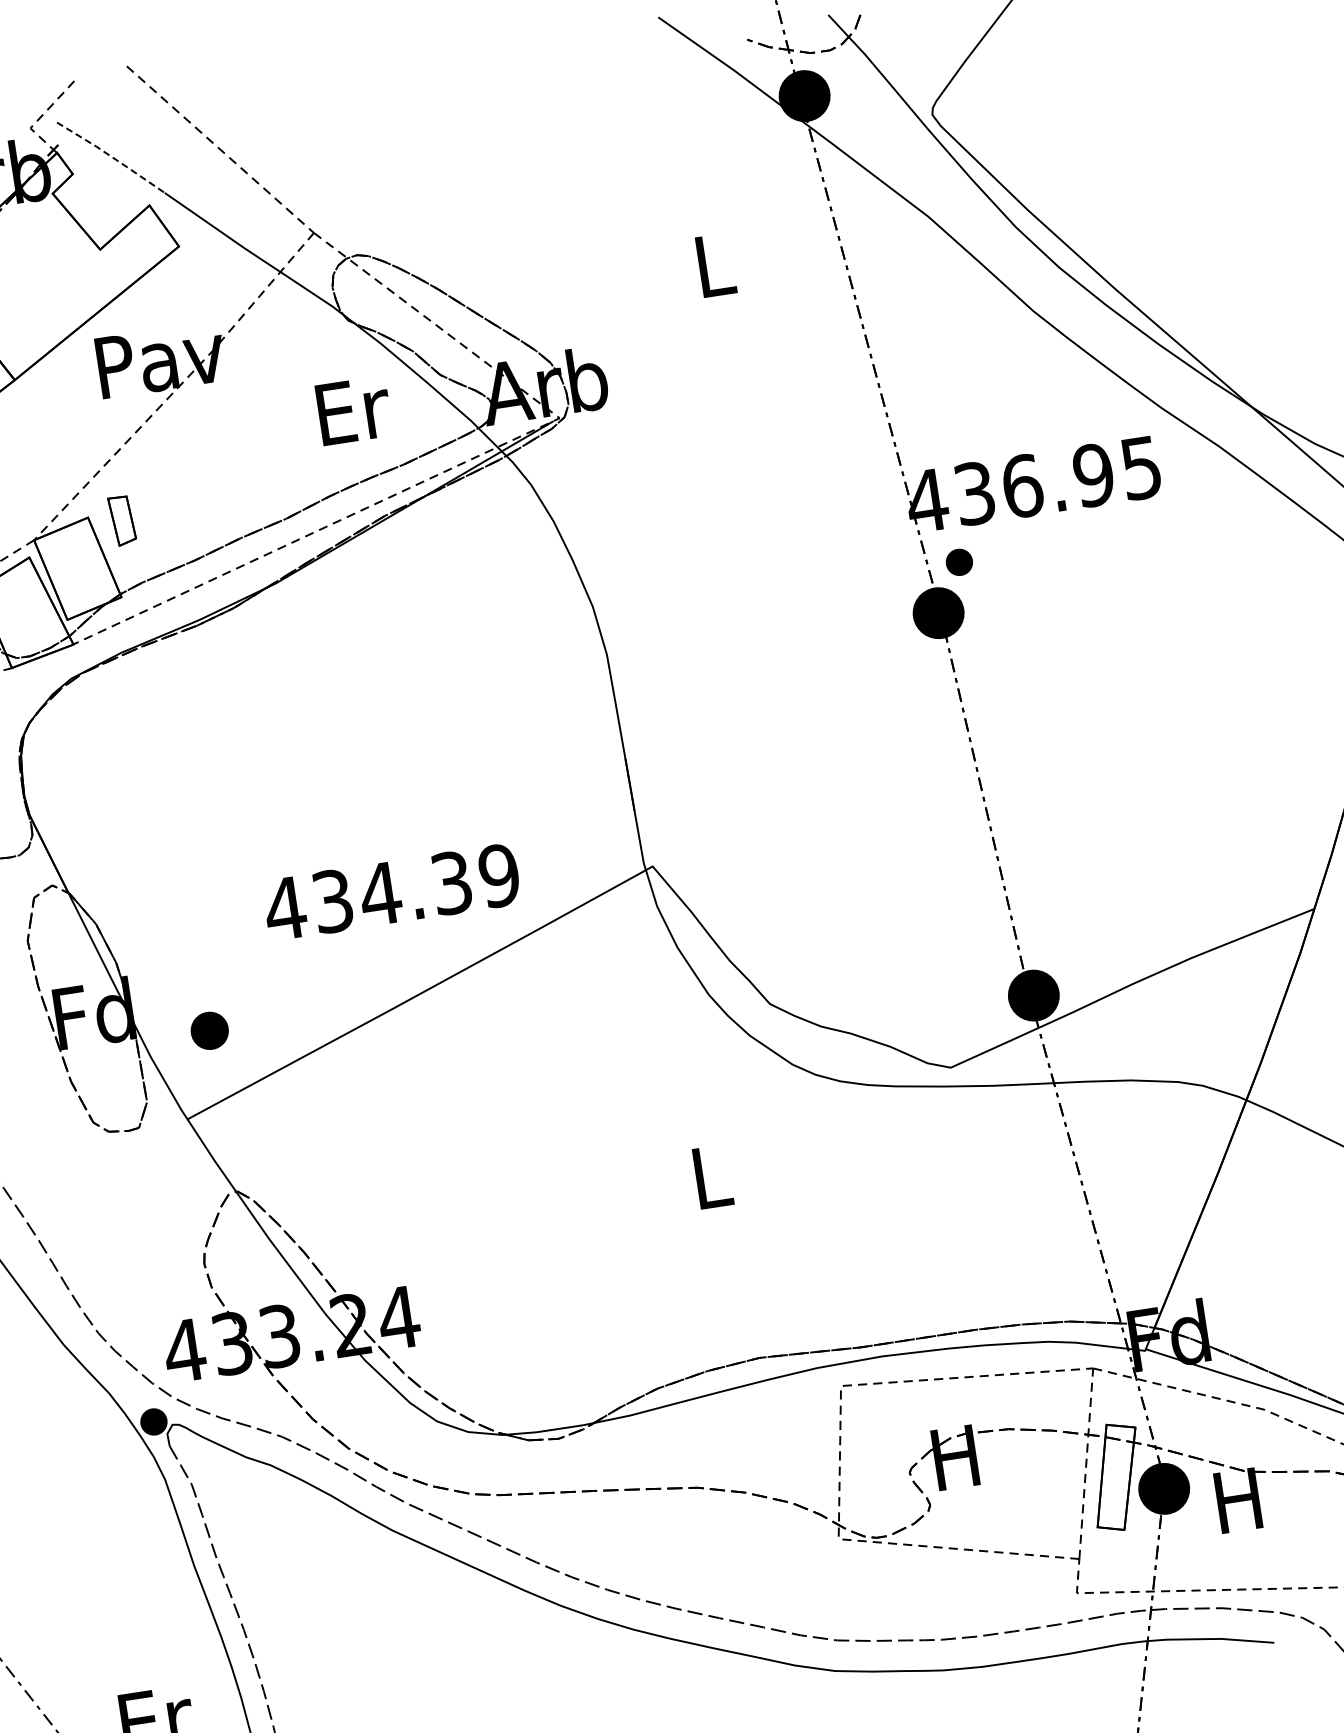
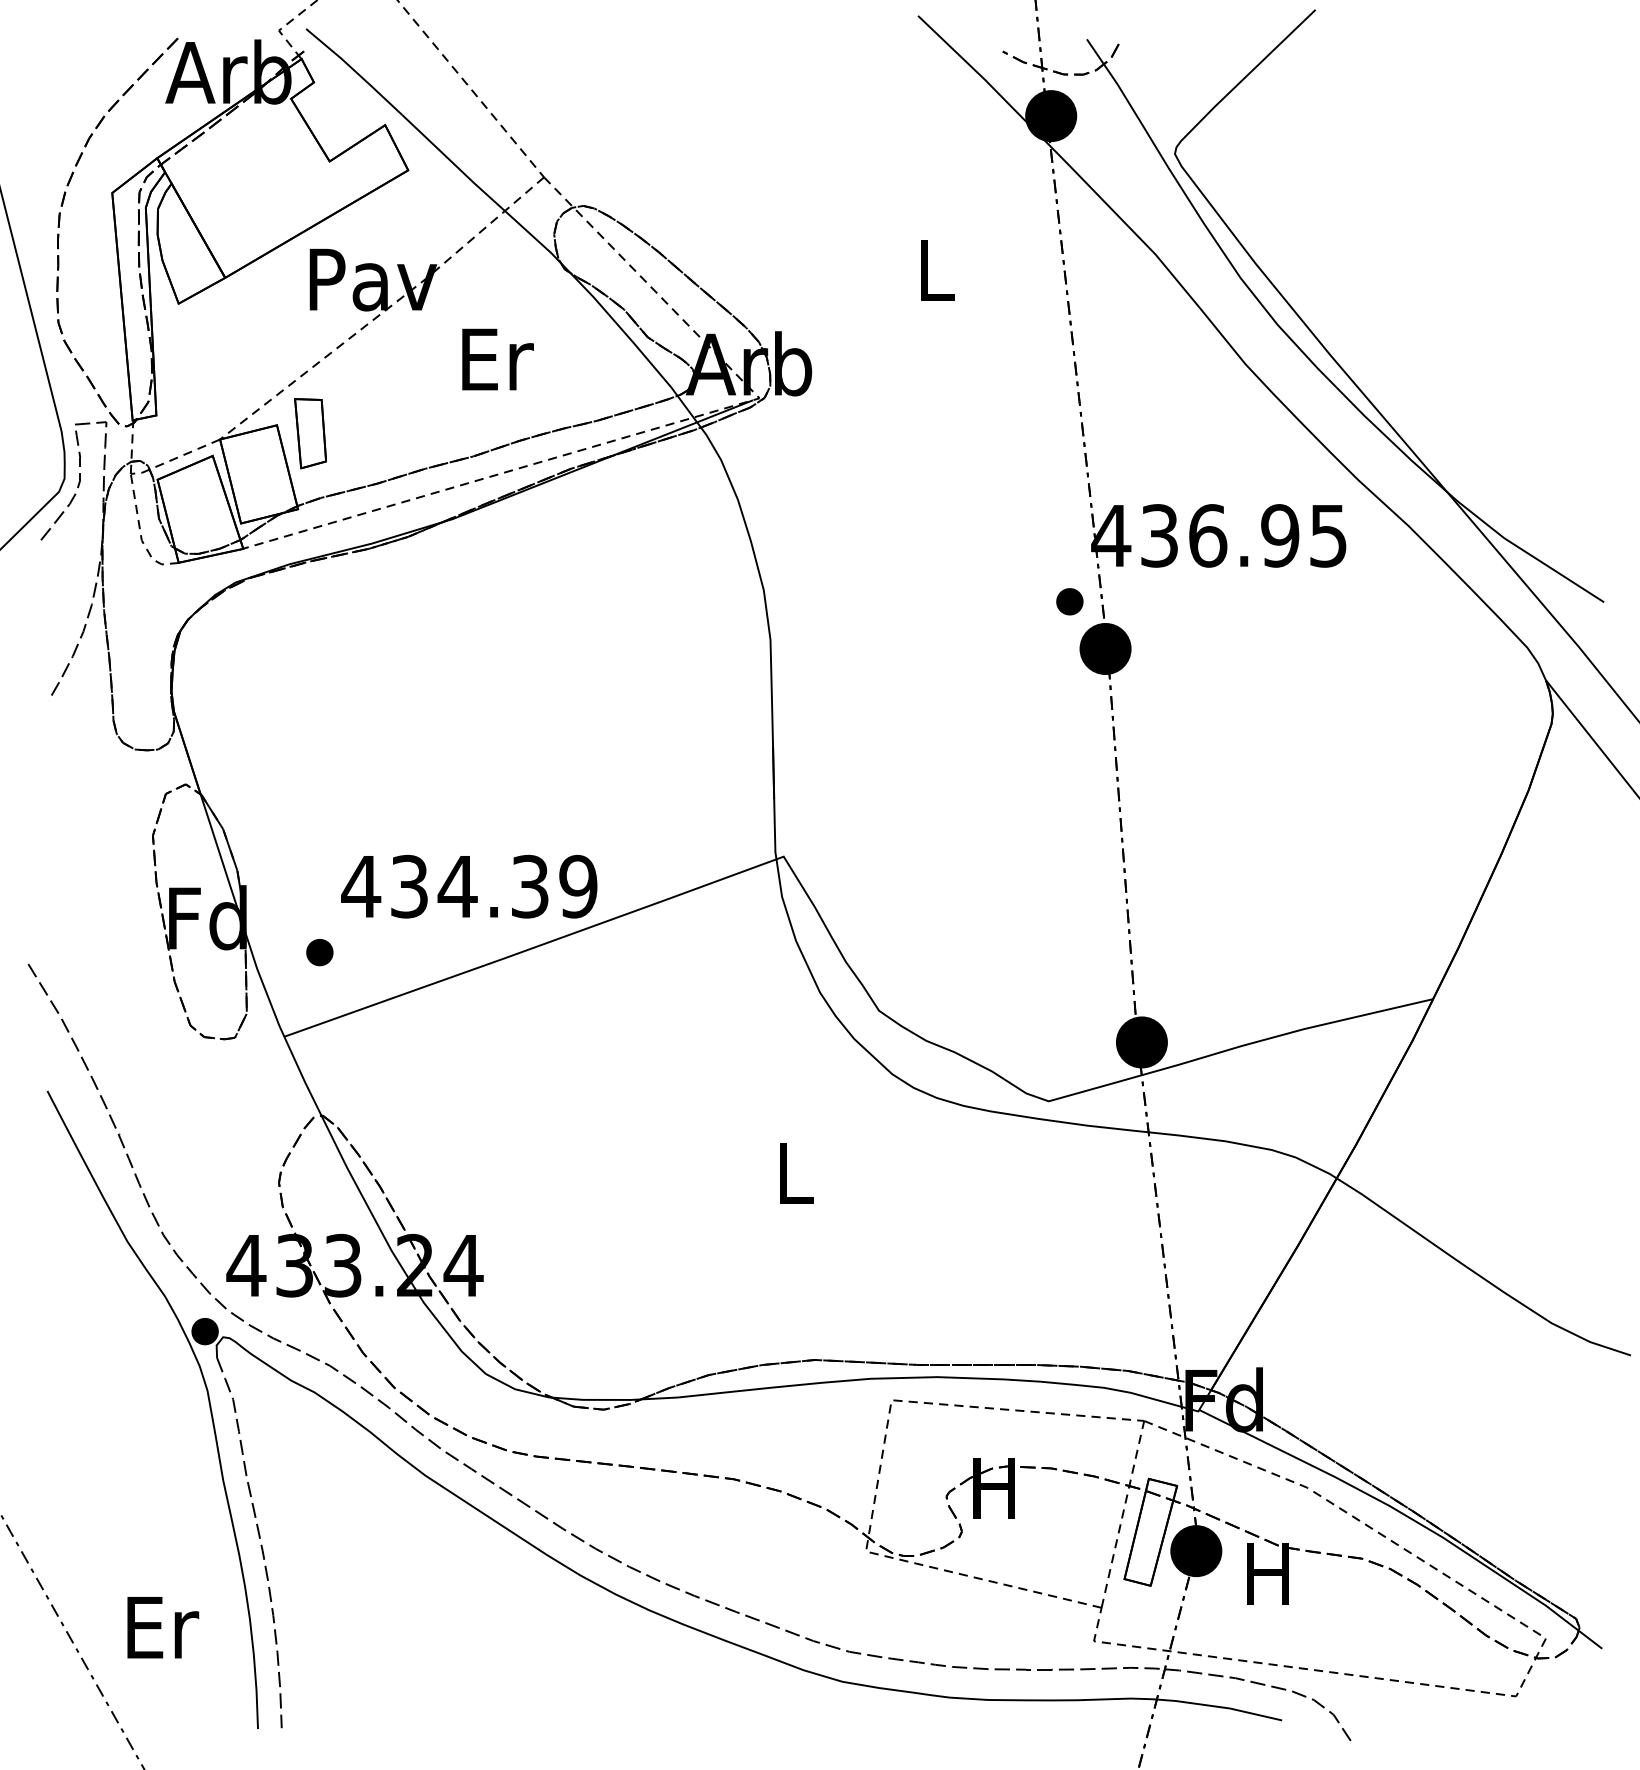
line: (112, 157) -> (355, 71), dashed -> solid
text: (353, 410) -> (497, 359), moved
part: (122, 520) -> (310, 433), size x1.43
part: (959, 562) -> (1069, 601), moved
text: (392, 892) -> (469, 886), moved
part: (209, 1030) -> (319, 952), size x0.71

